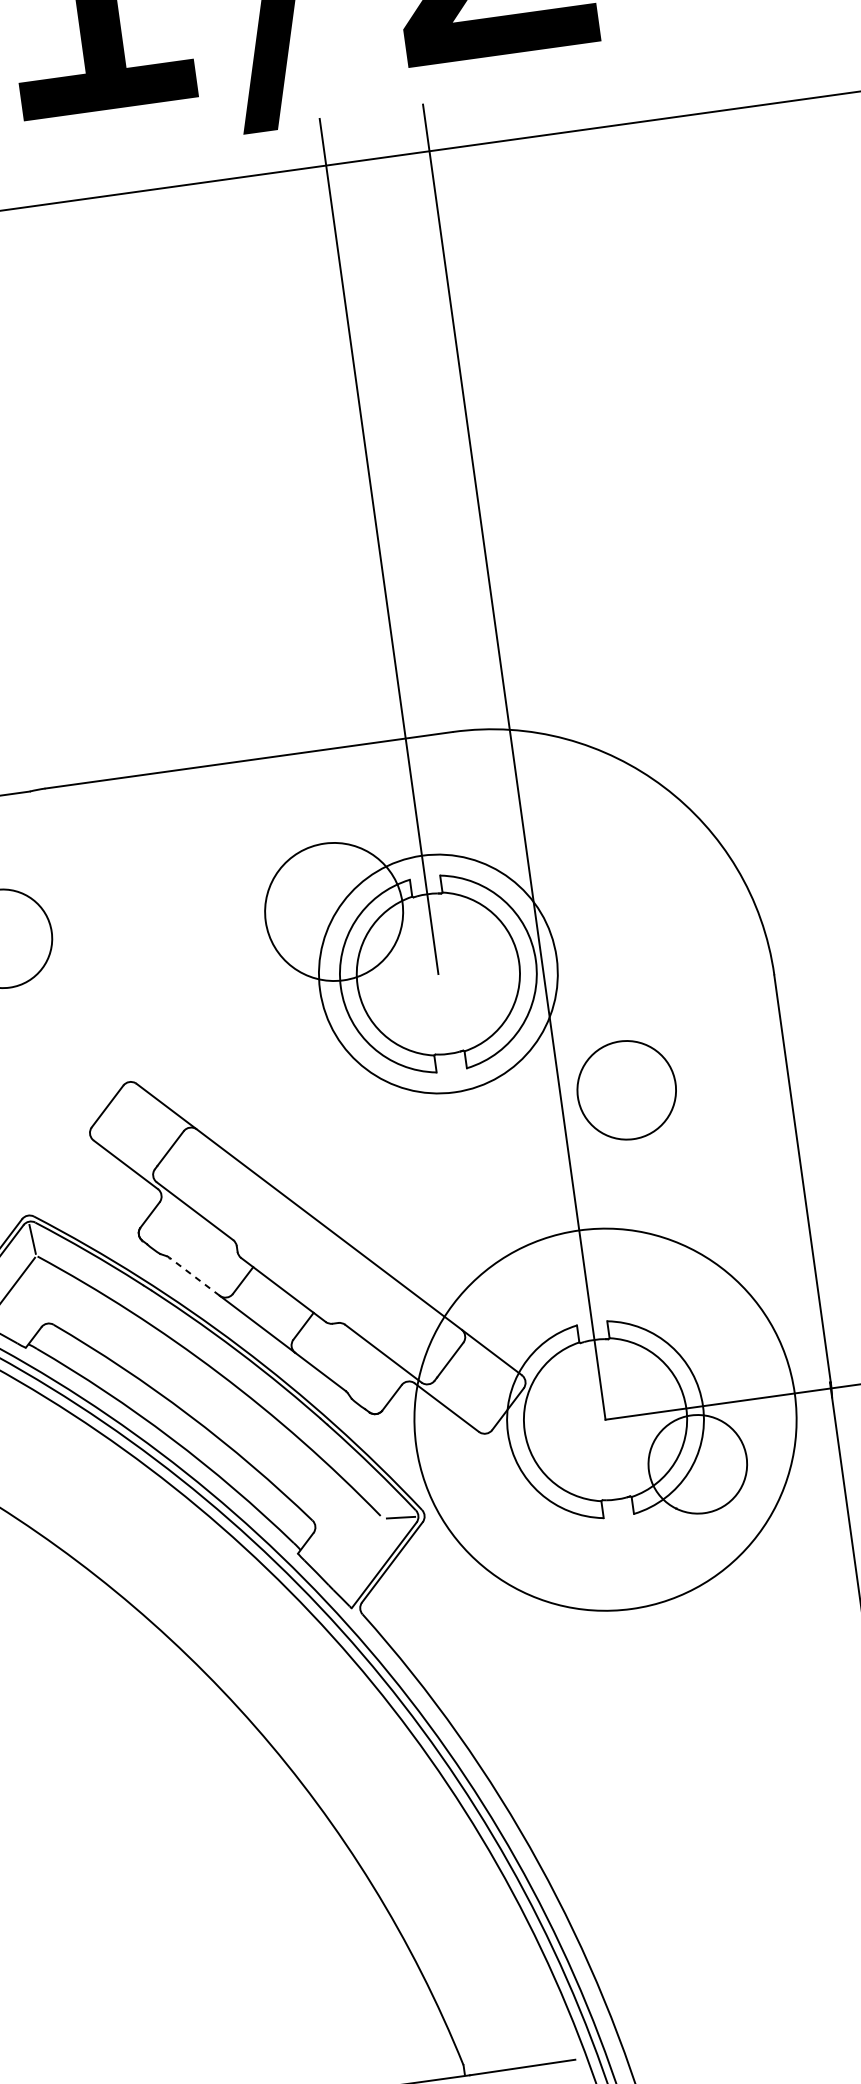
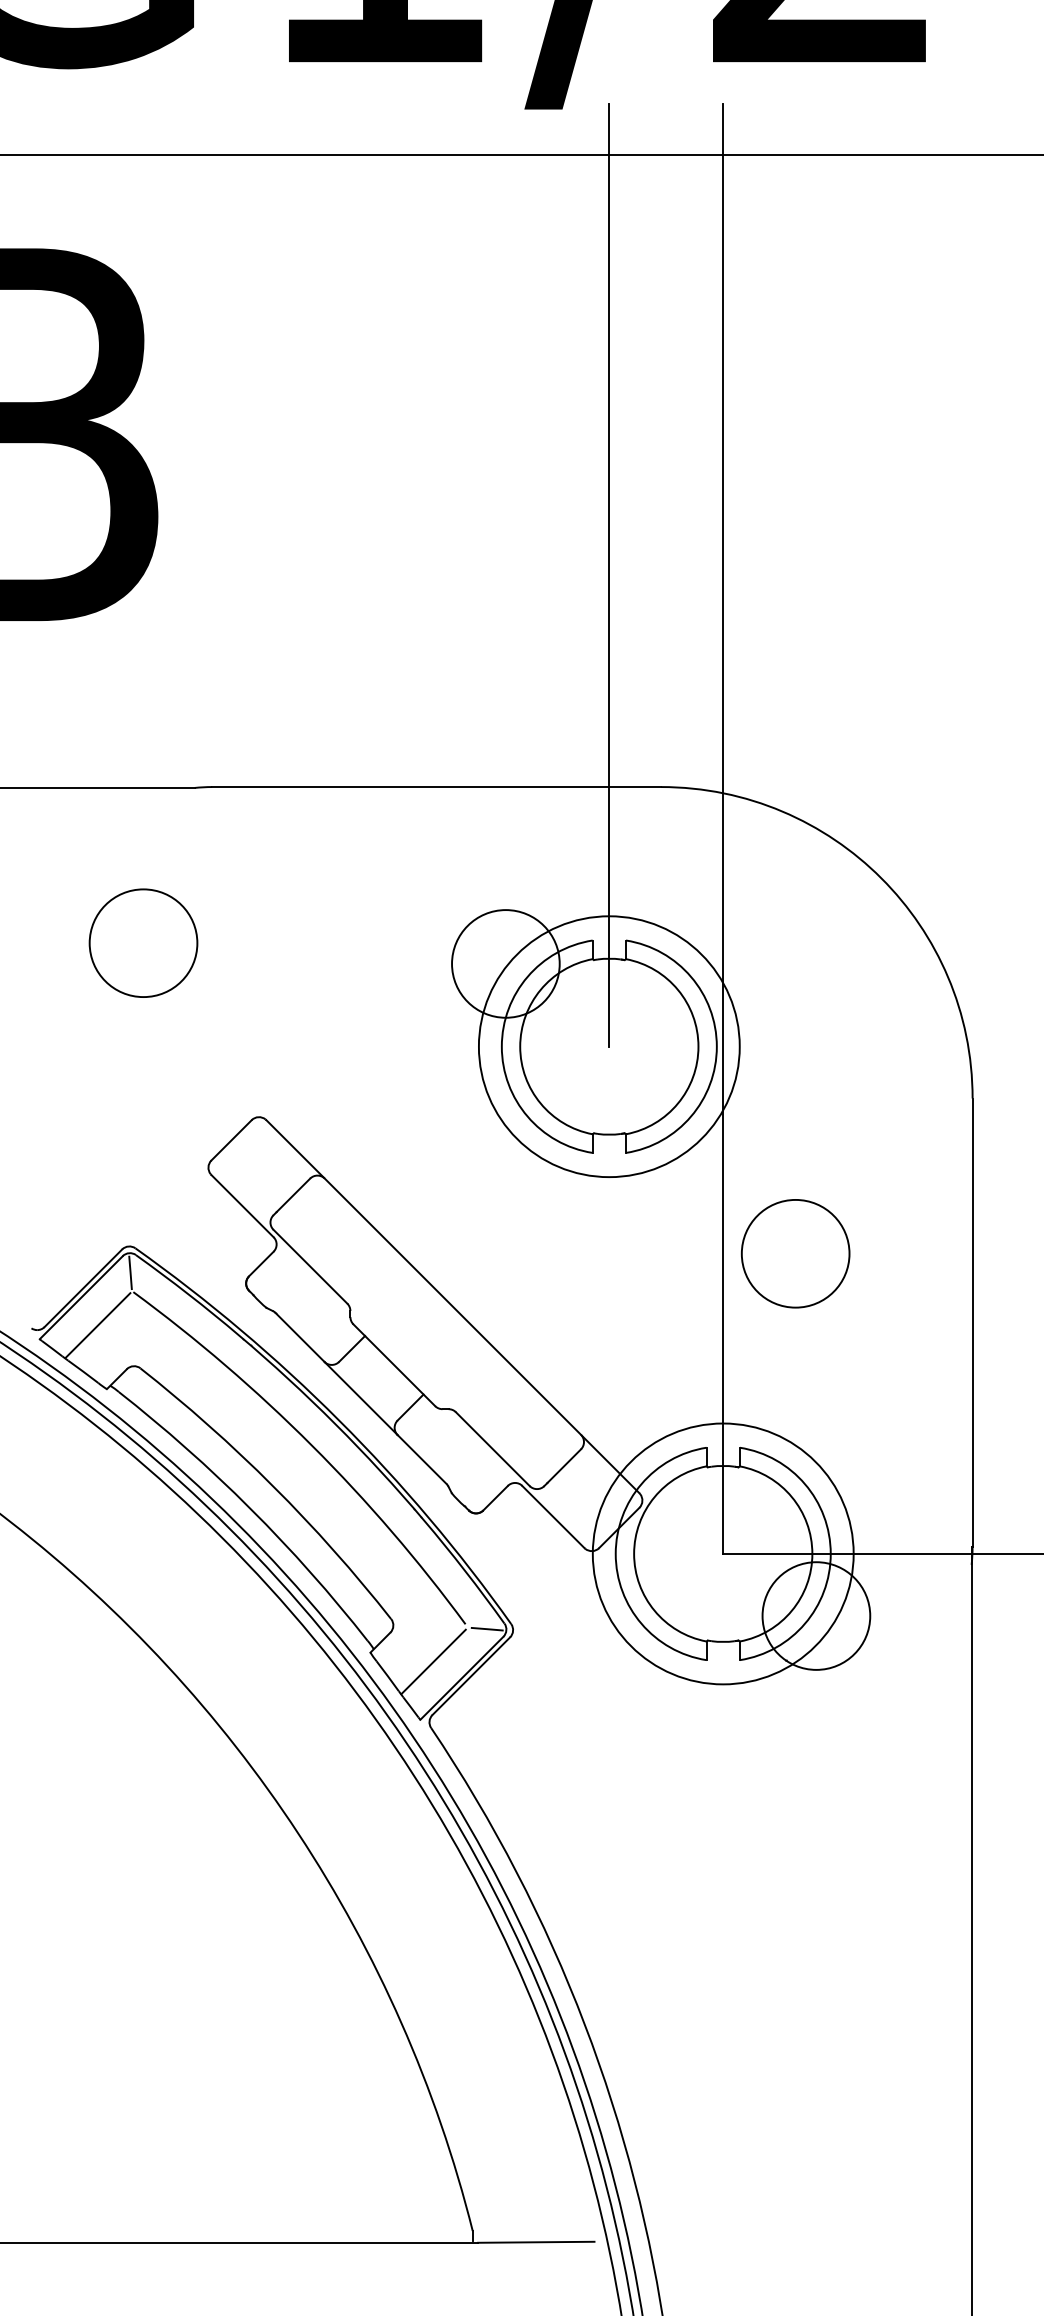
circle: (333, 911) -> (505, 963), size x0.71
circle: (626, 1090) -> (795, 1253), moved
line: (194, 1276) -> (300, 1337), dashed -> solid
circle: (604, 1419) -> (722, 1553), size x0.62
line: (356, 1553) -> (433, 1661), added

